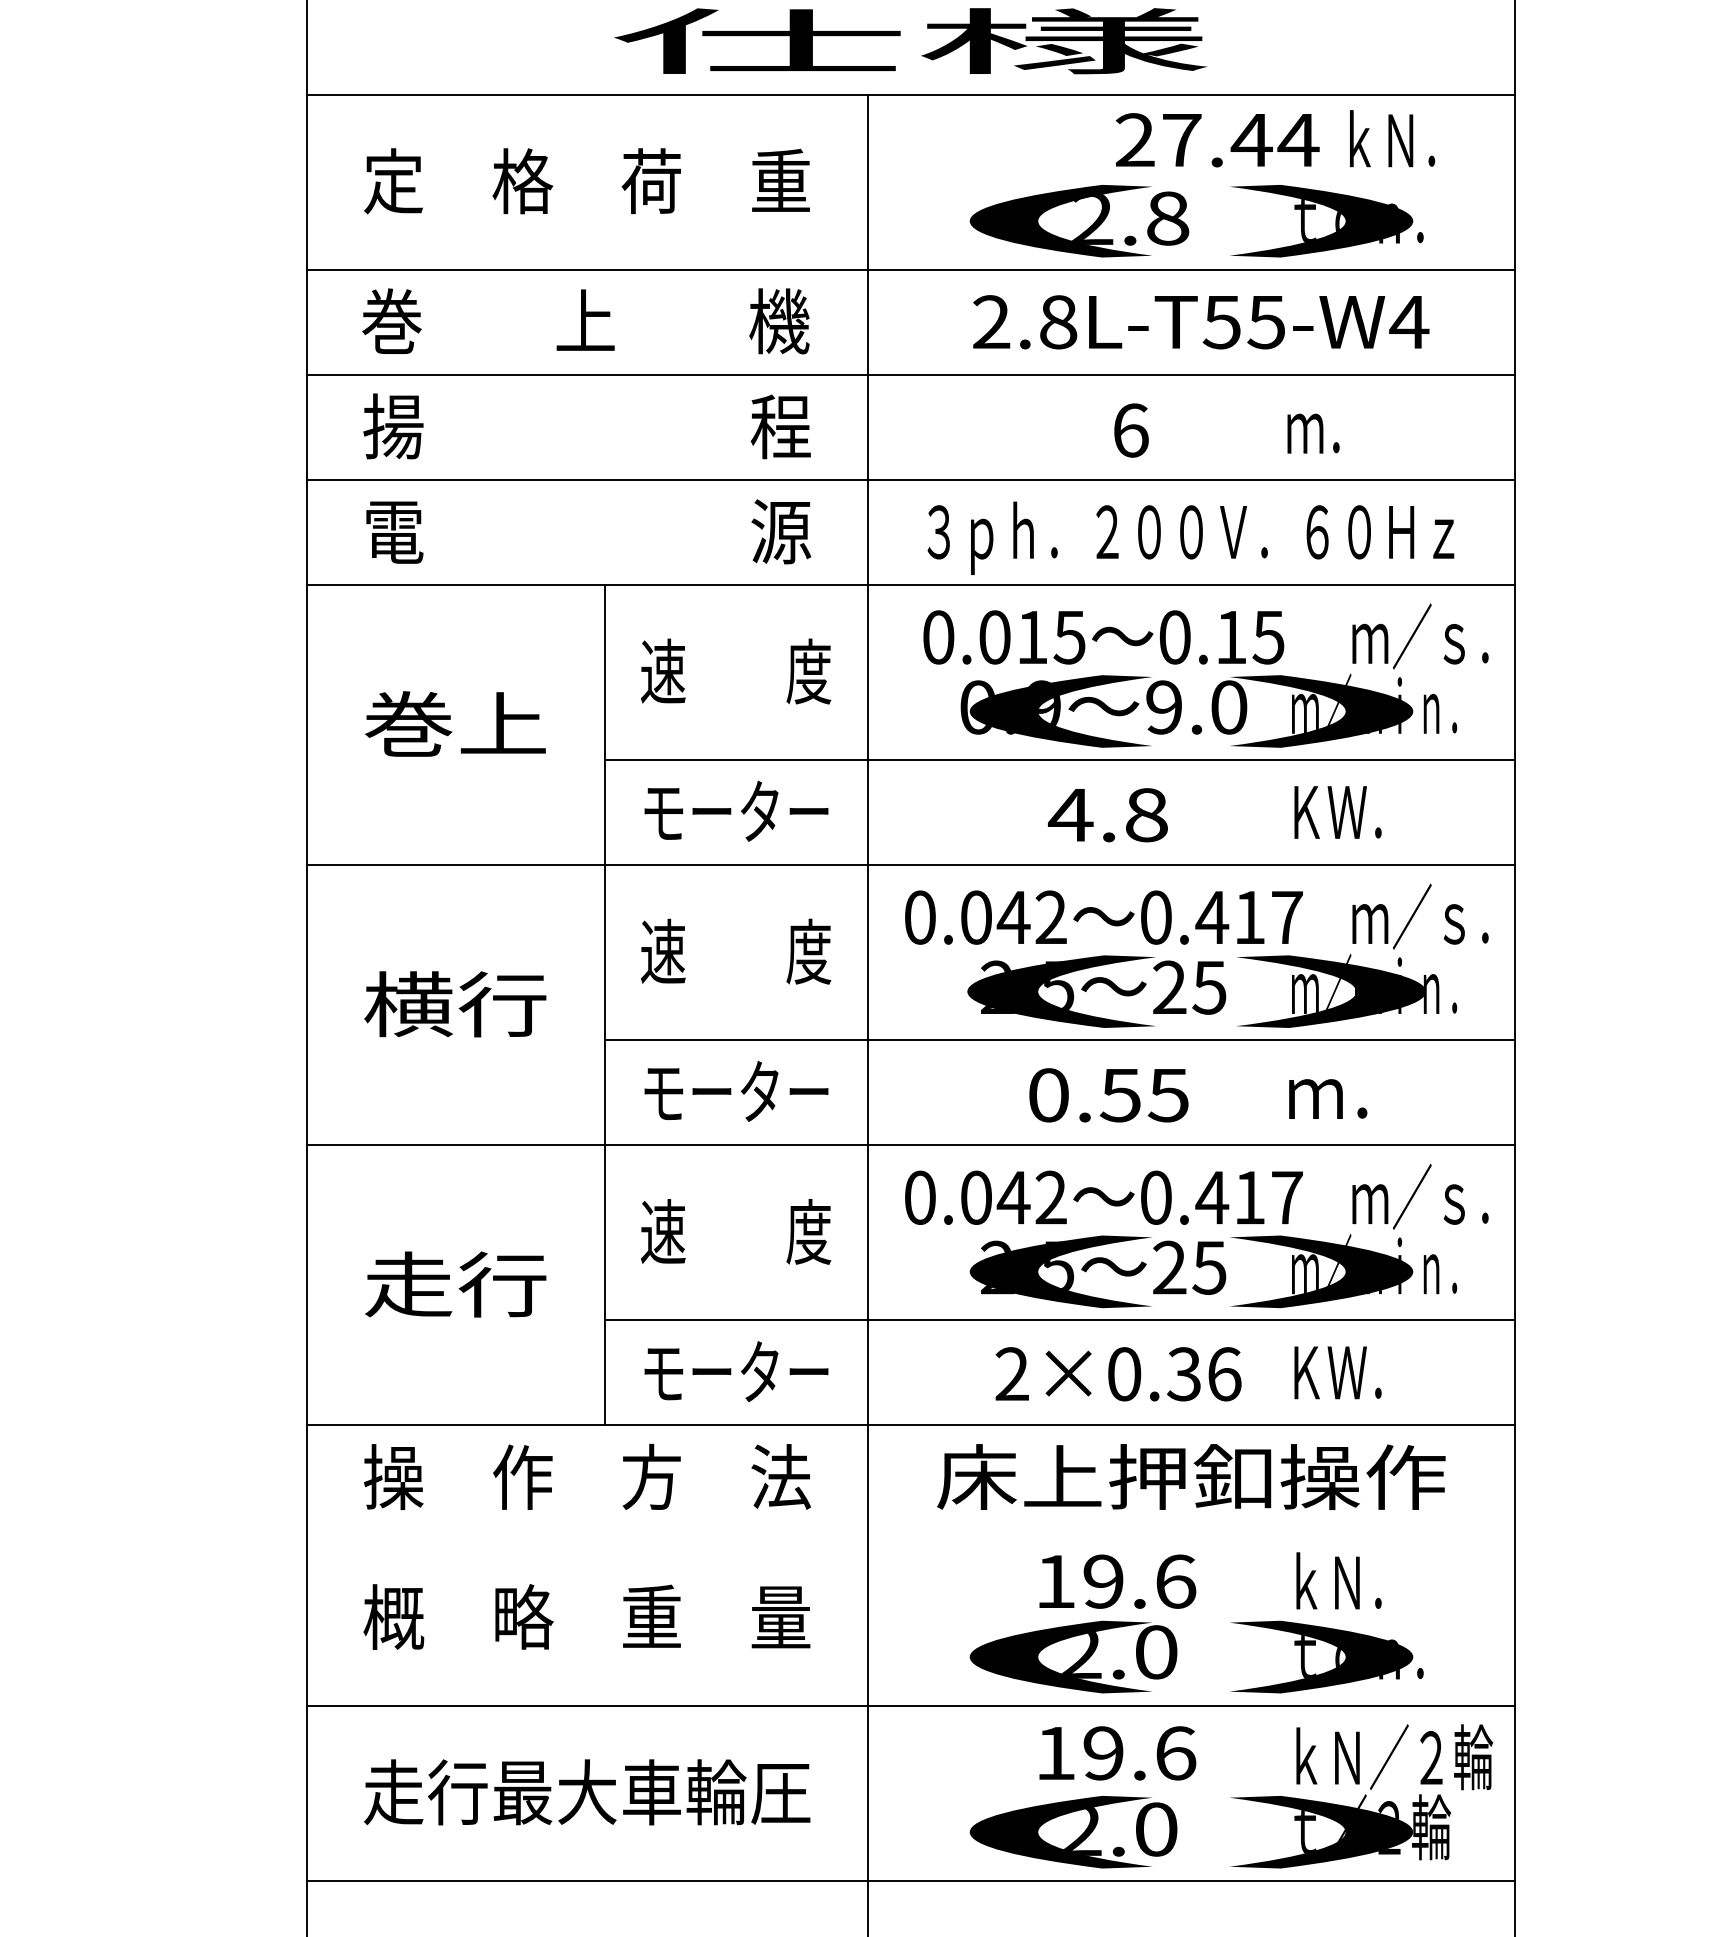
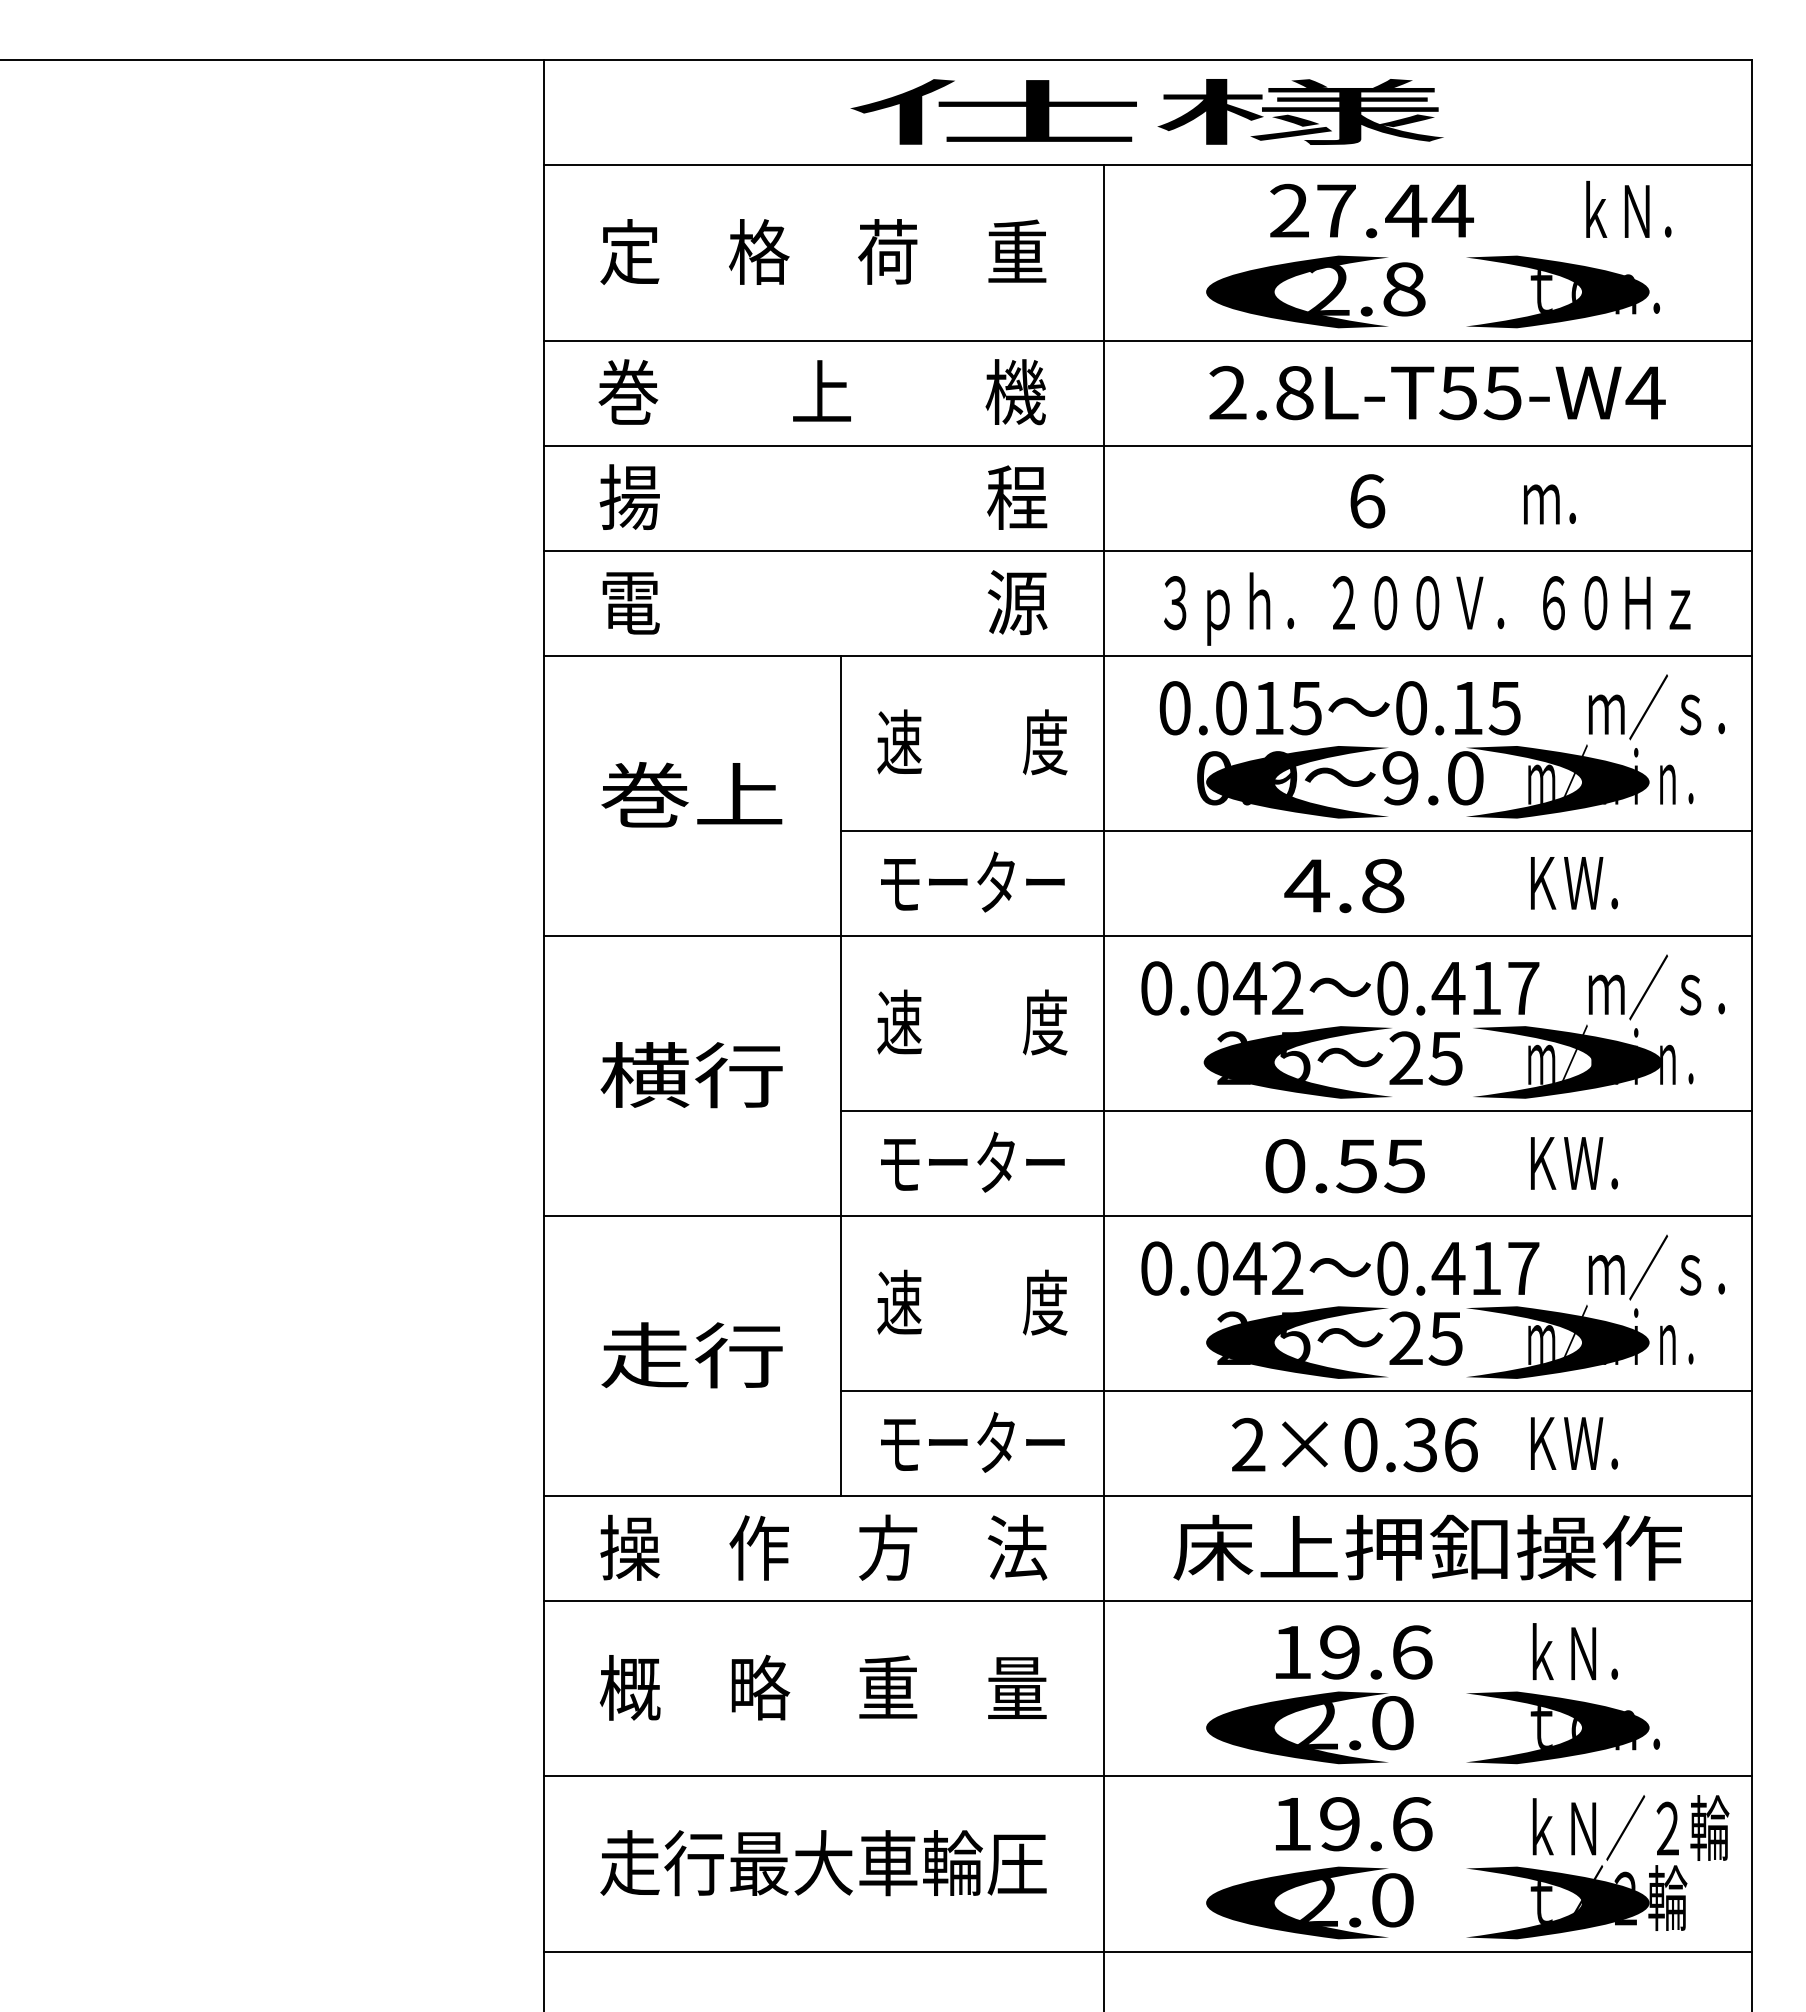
text: (1217, 139) -> (1371, 210), moved
text: (1335, 1092) -> (1571, 1163), ｍ． -> ＫＷ．
line: (911, 1530) -> (1147, 1601), added

